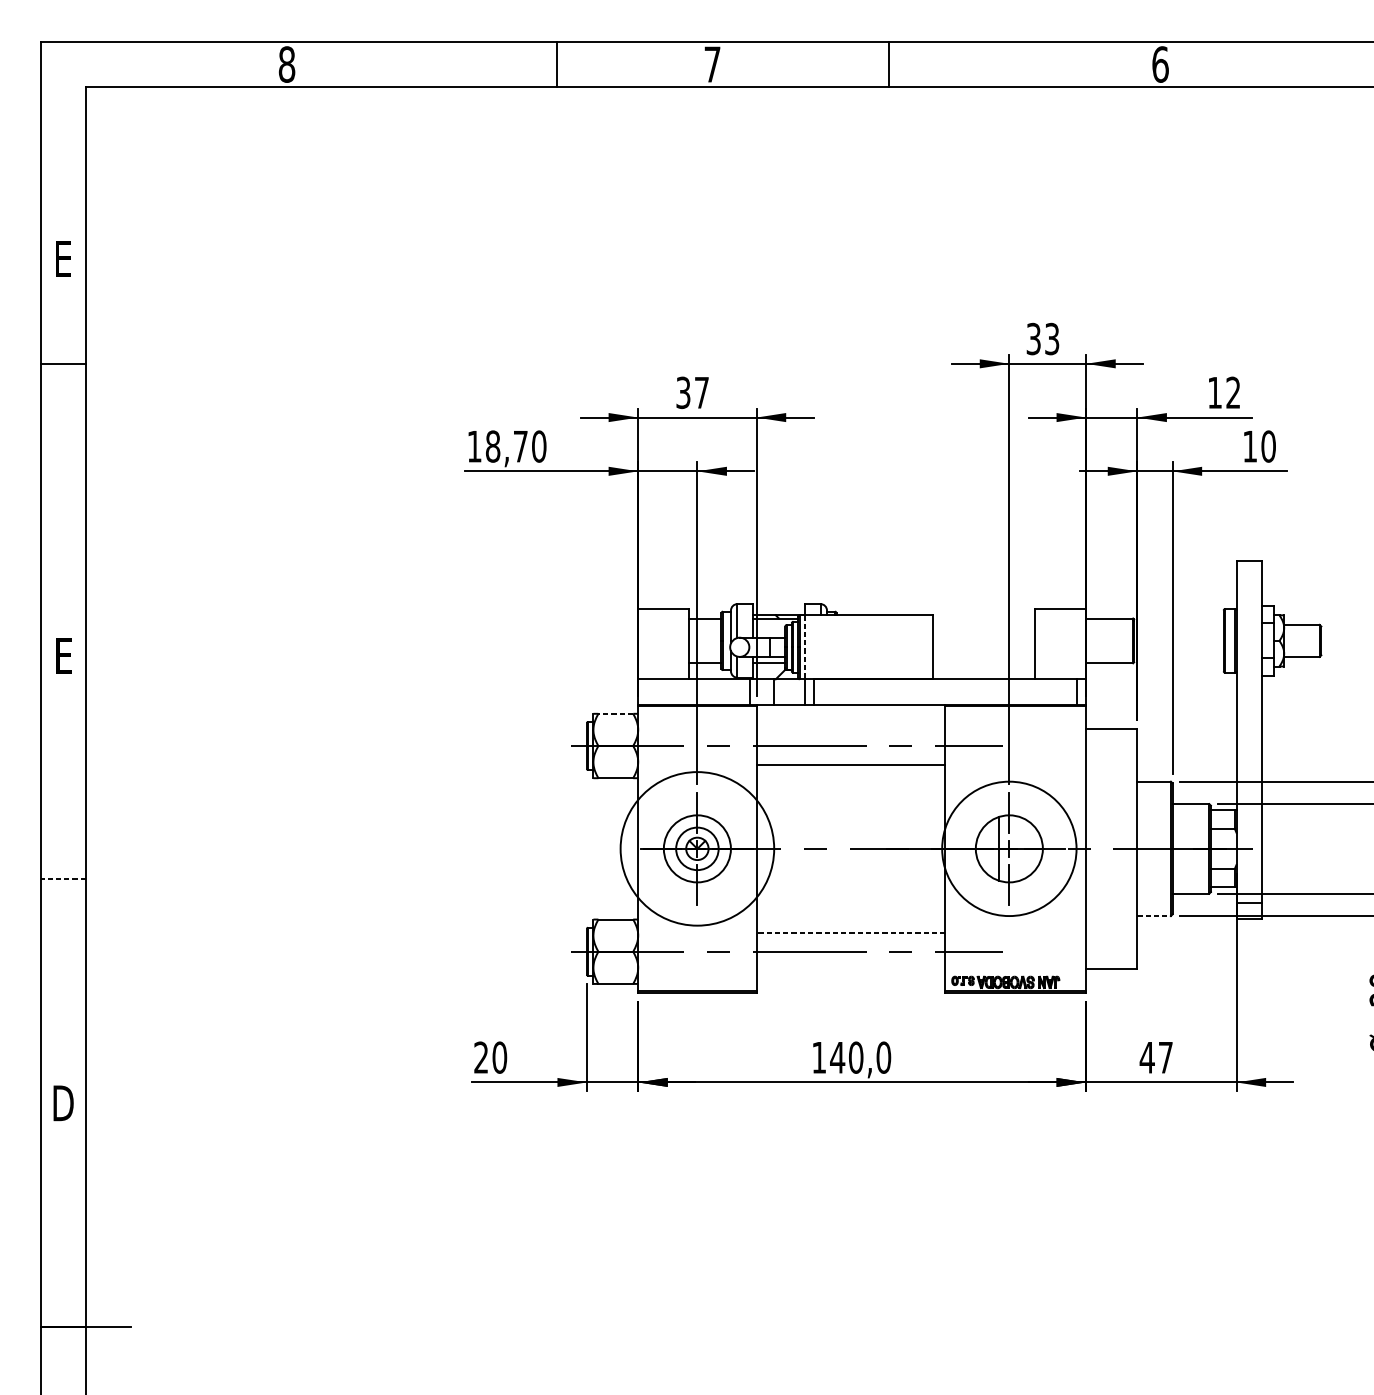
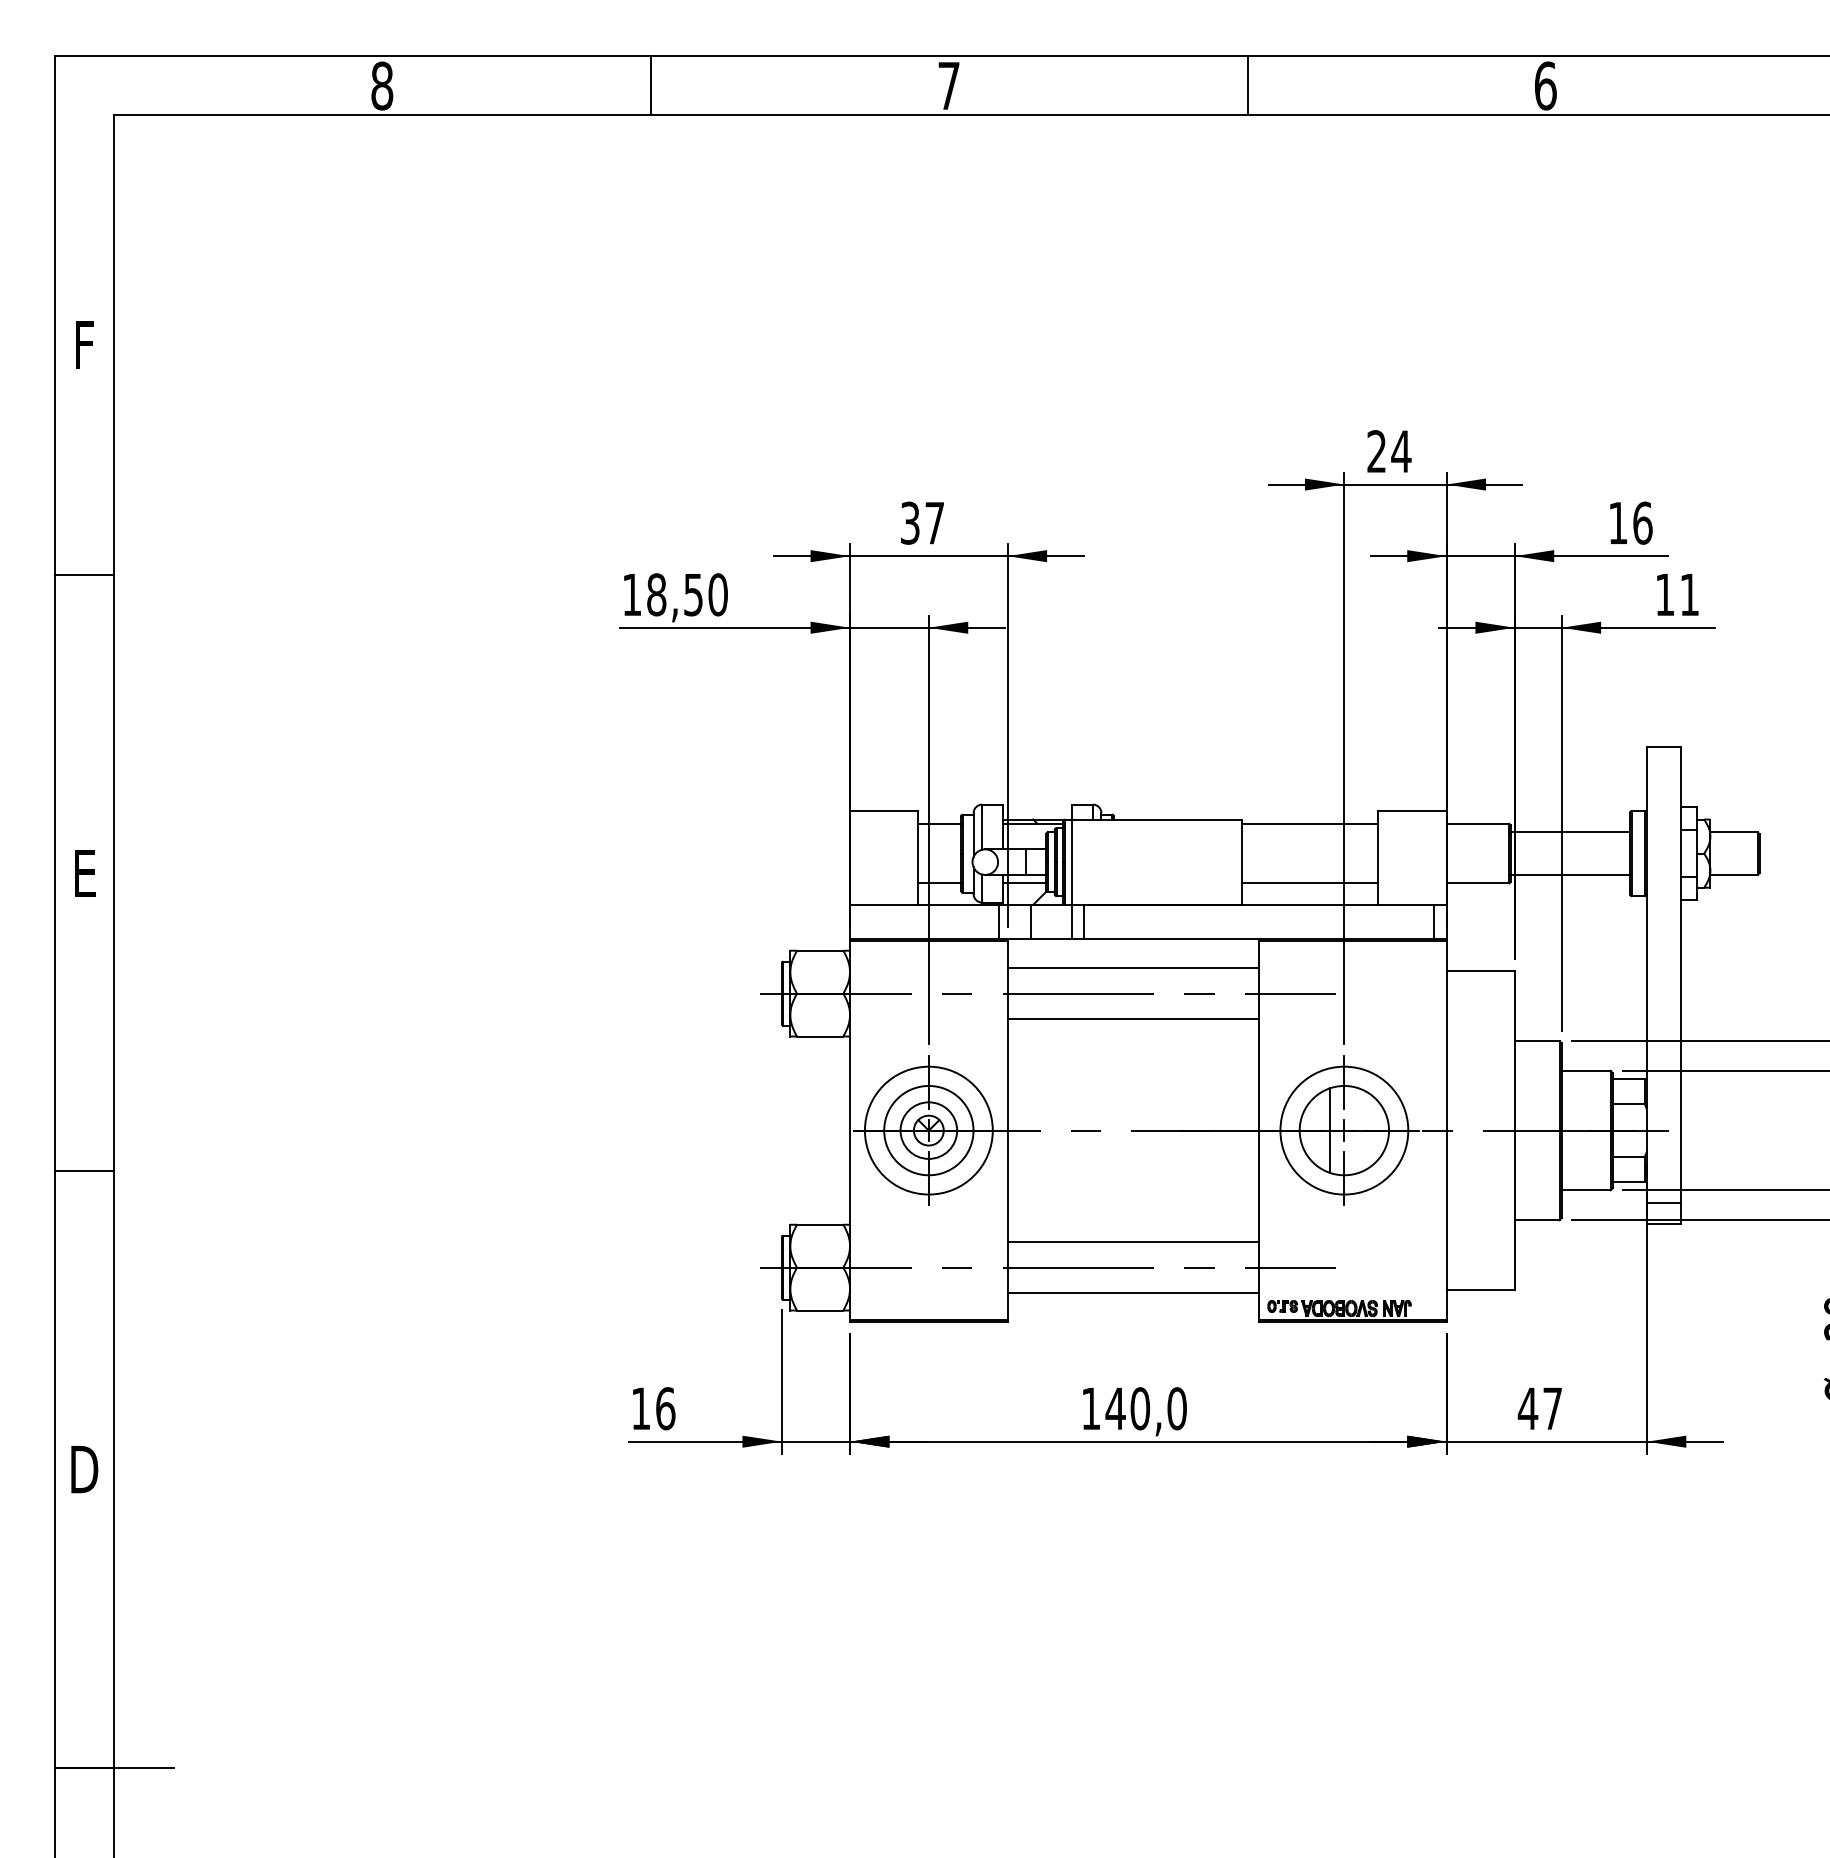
line: (556, 64) -> (651, 85), moved
line: (888, 64) -> (1247, 85), moved
text: (63, 258) -> (84, 344), E -> F
text: (1043, 338) -> (1389, 451), 33 -> 24
line: (63, 363) -> (84, 574), moved
text: (1233, 392) -> (1642, 522), 12 -> 16
text: (1268, 446) -> (1689, 594), 10 -> 11
text: (520, 447) -> (693, 595), 18,70 -> 18,50
line: (983, 618) -> (1310, 823), added
line: (1178, 625) -> (1569, 832), added
line: (804, 647) -> (1071, 862), dashed -> solid
line: (1178, 656) -> (1569, 874), added
line: (983, 663) -> (1310, 883), added
line: (615, 713) -> (819, 950), dashed -> solid
line: (851, 727) -> (1133, 968), added
circle: (697, 848) -> (928, 1130), size x0.62
circle: (1009, 848) -> (1344, 1130), size x0.71
line: (63, 879) -> (84, 1171), dashed -> solid
line: (1154, 916) -> (1537, 1220), dashed -> solid
line: (851, 932) -> (1133, 1242), dashed -> solid
line: (851, 971) -> (1133, 1293), added
text: (490, 1057) -> (653, 1408), 20 -> 16

